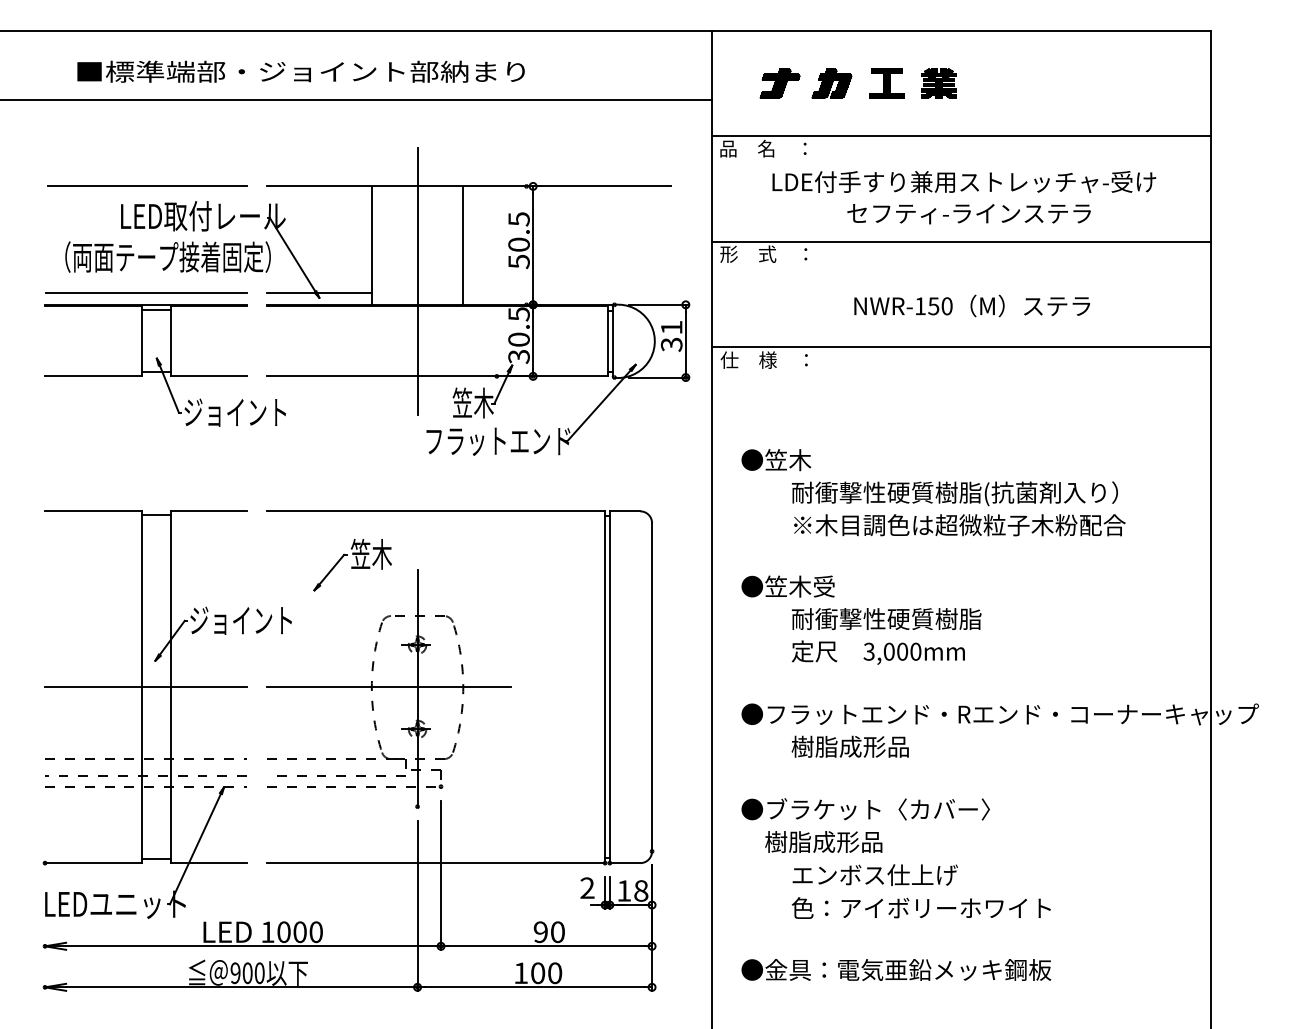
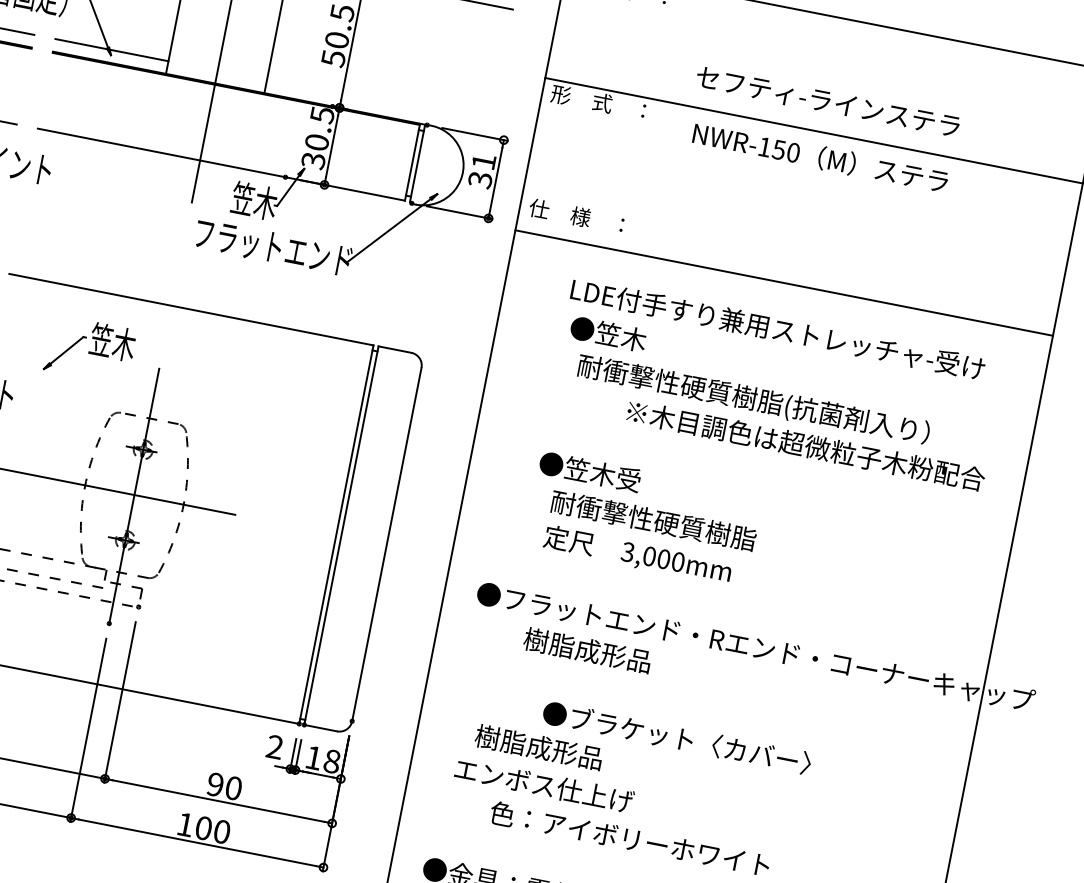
text: (964, 181) -> (778, 328), moved
text: (972, 305) -> (820, 157), moved
line: (961, 347) -> (783, 283), moved
text: (776, 460) -> (608, 334), moved
text: (959, 525) -> (805, 445), moved
text: (787, 586) -> (589, 471), moved
text: (865, 809) -> (676, 738), moved
text: (874, 874) -> (543, 784), moved

